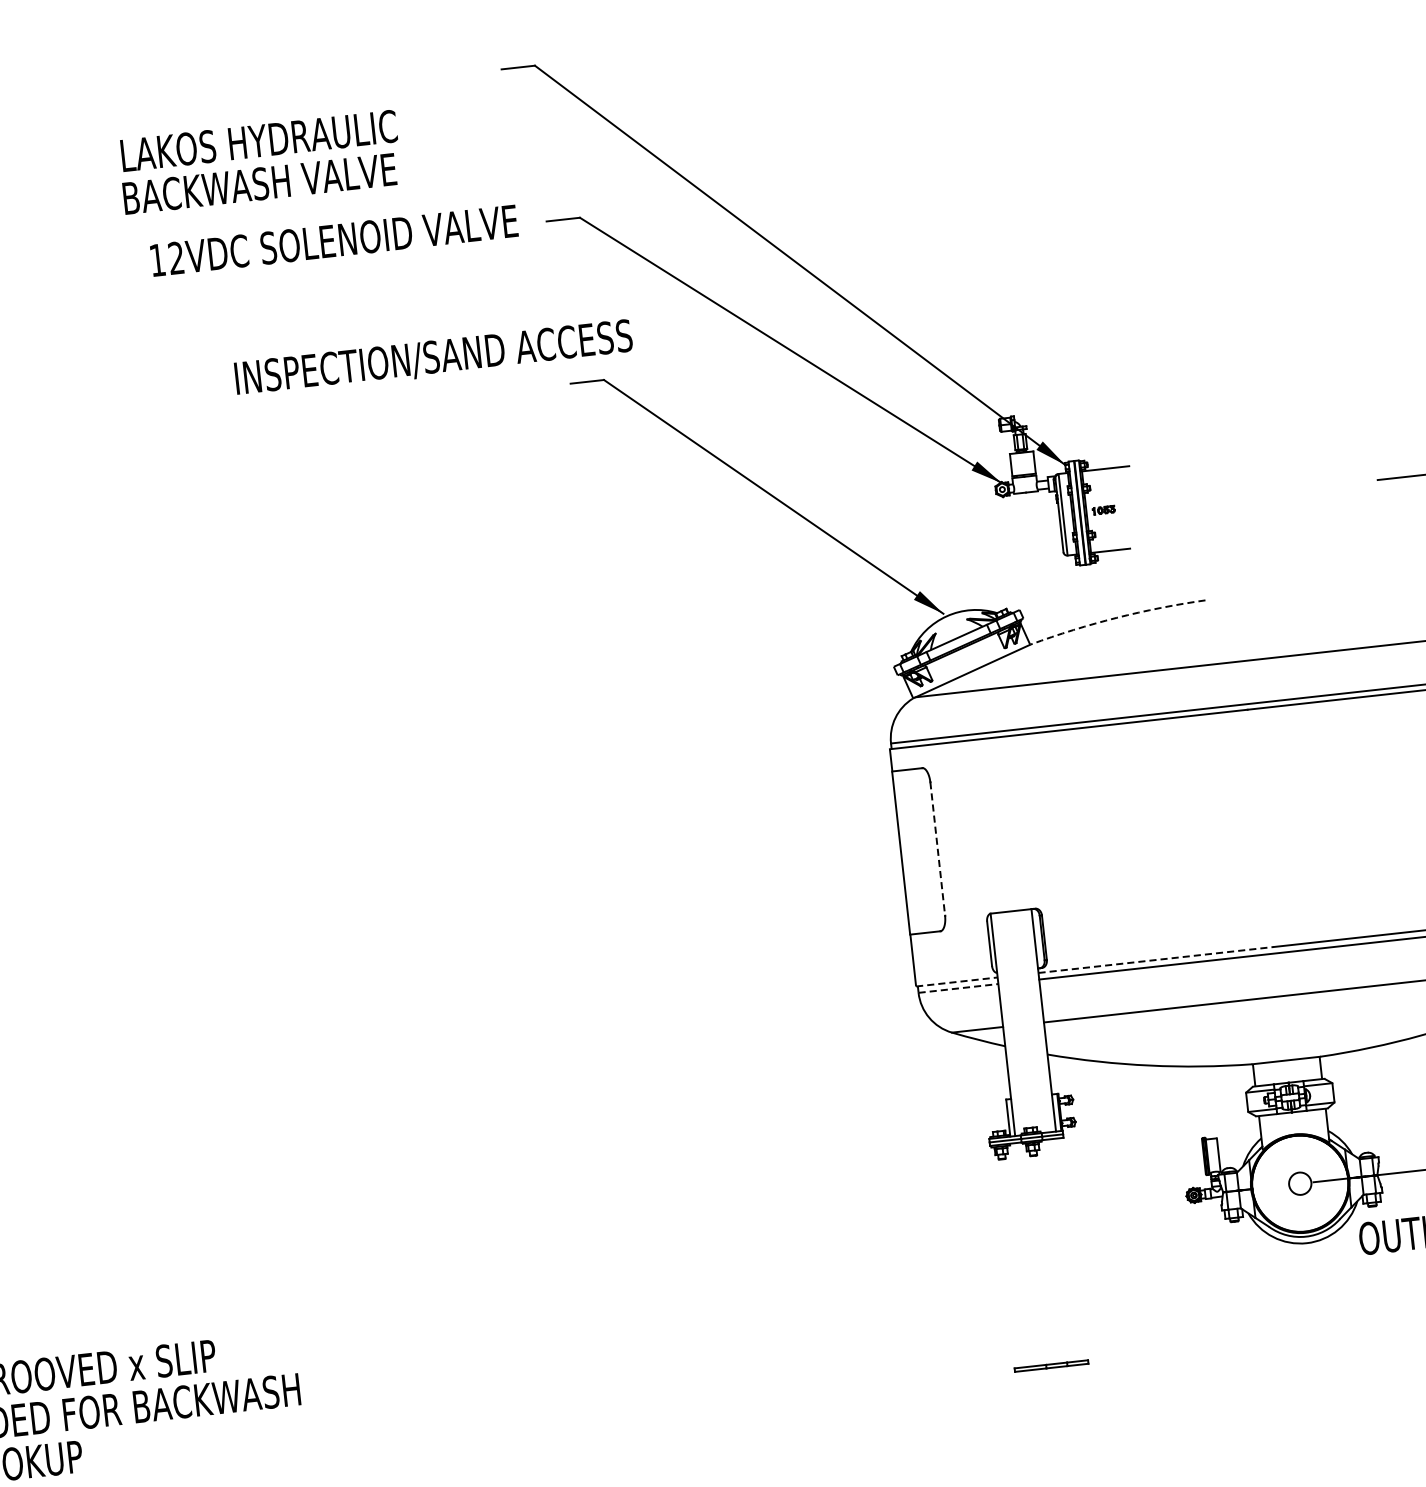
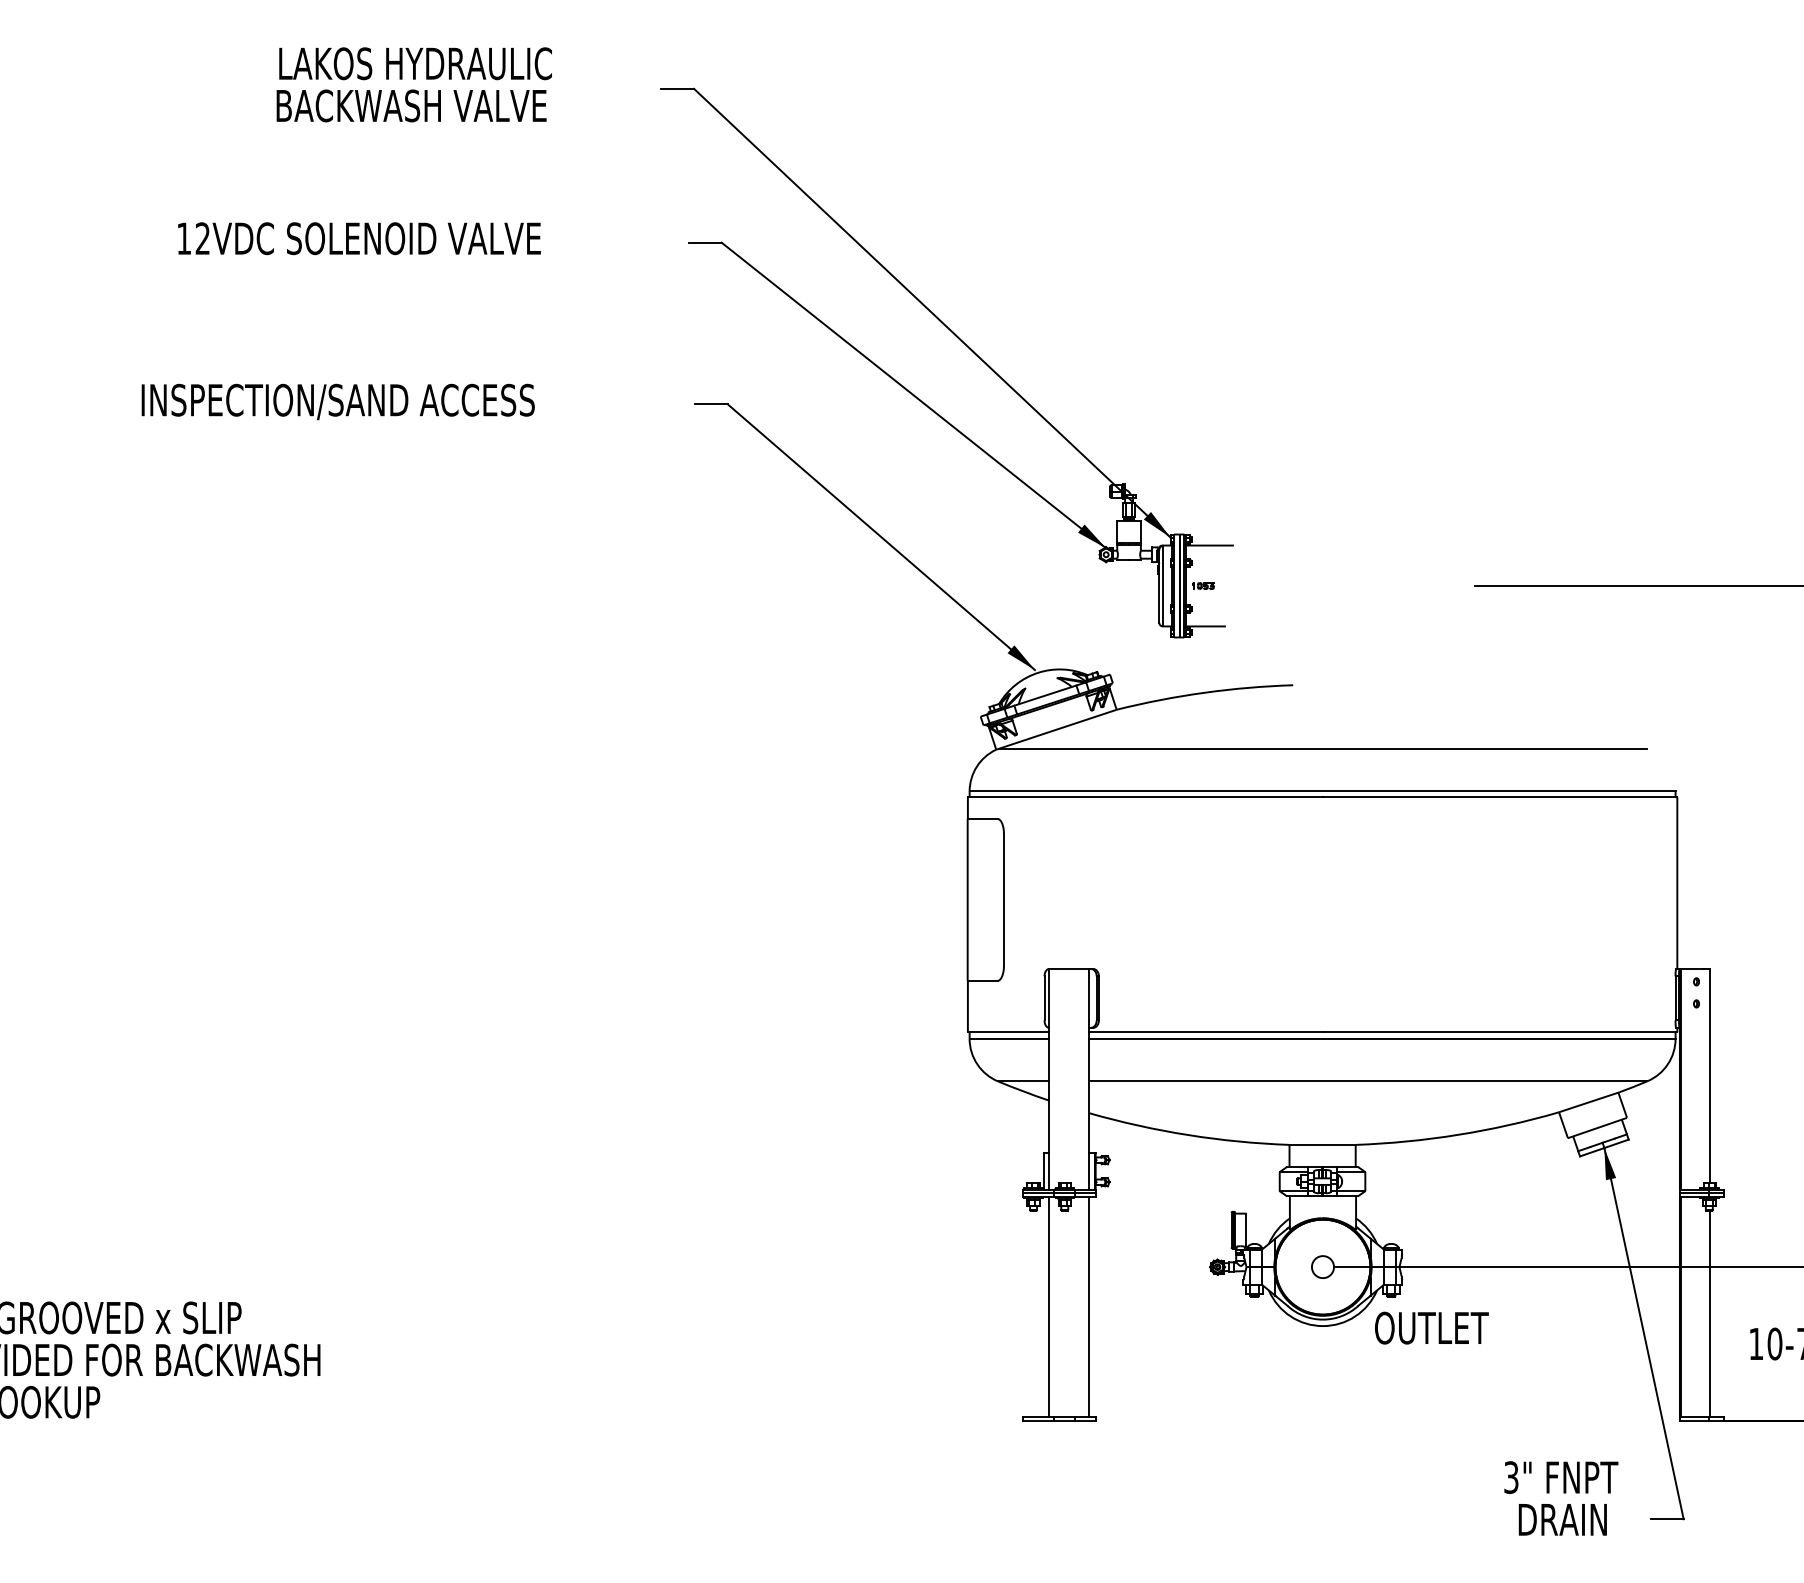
text: (259, 162) -> (413, 84), moved
text: (334, 240) -> (359, 238), moved
text: (433, 358) -> (337, 401), moved
arc: (1116, 617) -> (1204, 692), dashed -> solid
line: (937, 849) -> (1003, 900), dashed -> solid
line: (1155, 960) -> (1205, 1032), dashed -> solid
line: (957, 982) -> (1008, 1032), dashed -> solid
line: (958, 988) -> (1009, 1038), dashed -> solid
line: (1069, 1249) -> (1089, 1306), added
line: (1027, 1253) -> (1048, 1306), added

